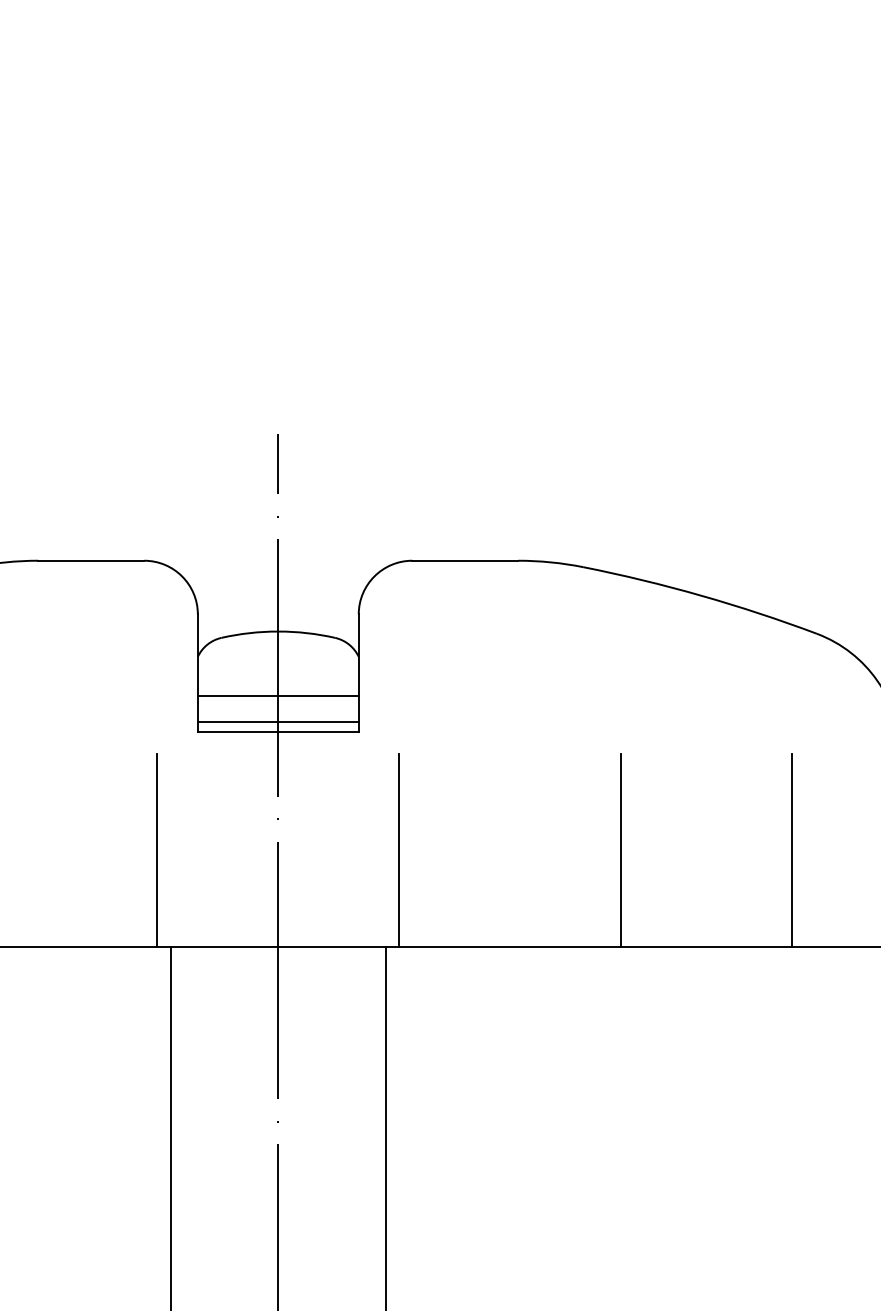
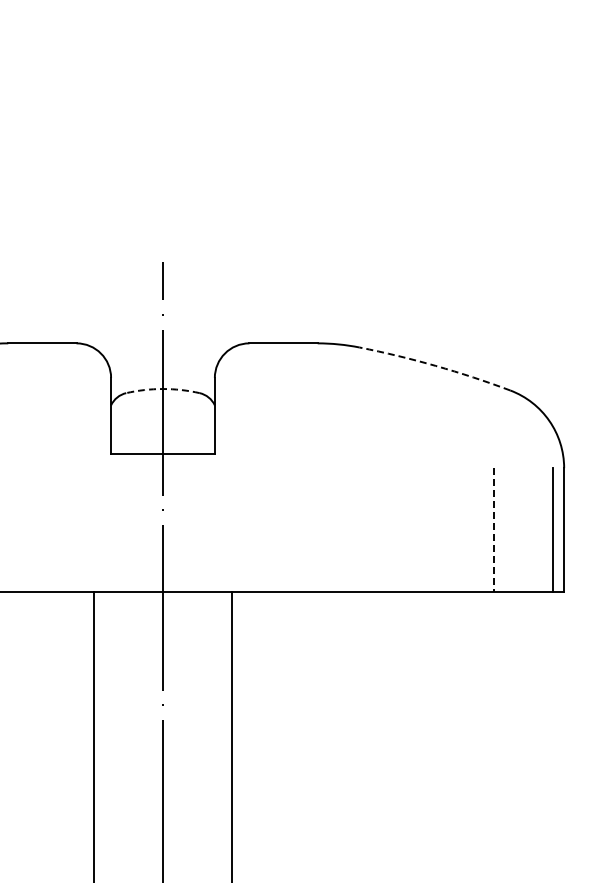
arc: (700, 595) -> (435, 365), solid -> dashed
arc: (277, 632) -> (162, 389), solid -> dashed
line: (277, 695) -> (162, 430), removed
line: (277, 722) -> (162, 447), removed
line: (156, 850) -> (84, 530), removed
line: (400, 850) -> (241, 530), removed
line: (620, 850) -> (383, 530), removed
line: (792, 850) -> (494, 530), solid -> dashed

